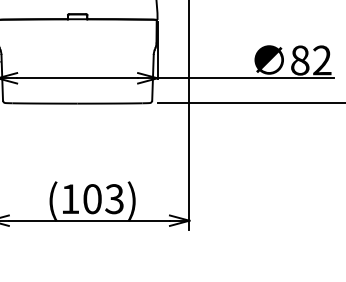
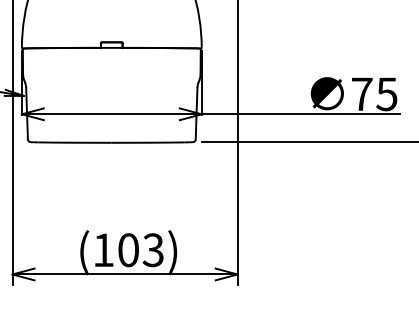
text: (311, 60) -> (374, 94), 82 -> 75

